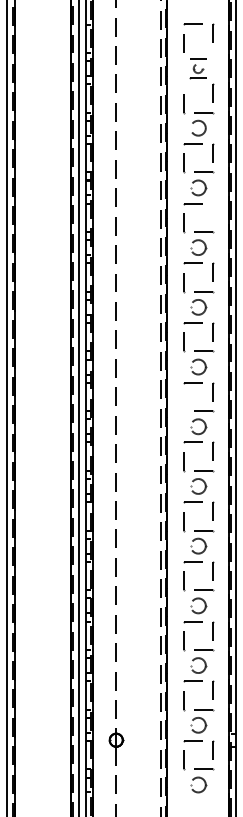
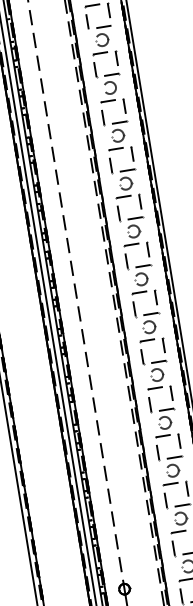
part: (197, 68) -> (101, 40), size x1.67
line: (213, 212) -> (133, 153), added
line: (184, 402) -> (134, 309), added

